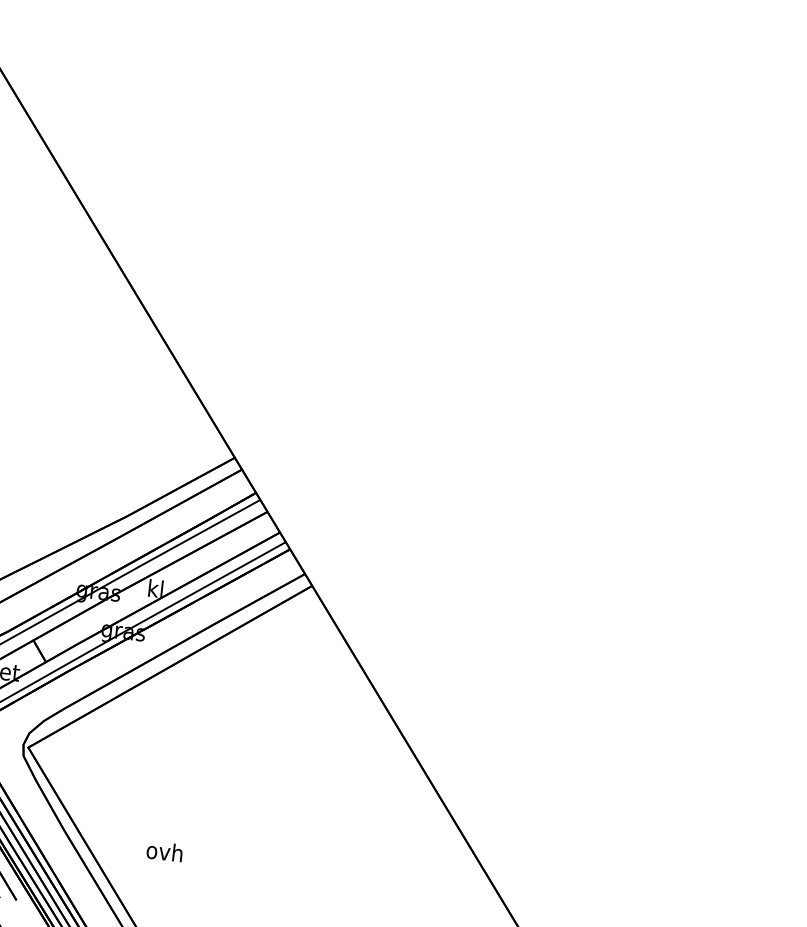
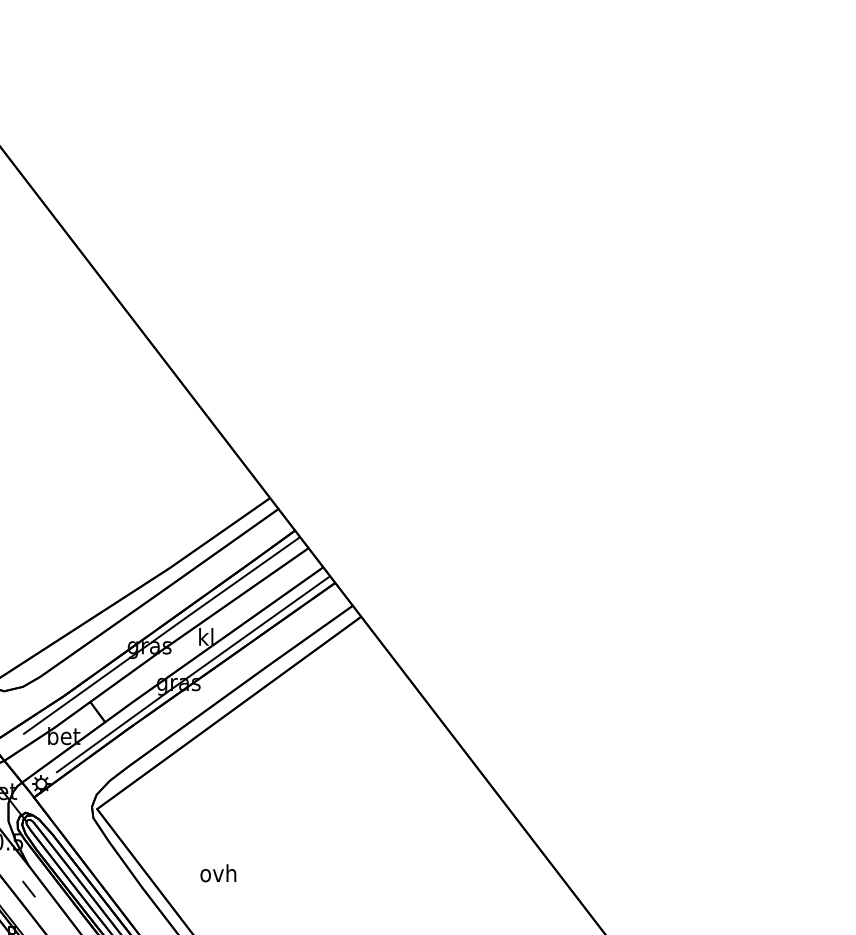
text: (164, 851) -> (218, 873), moved

